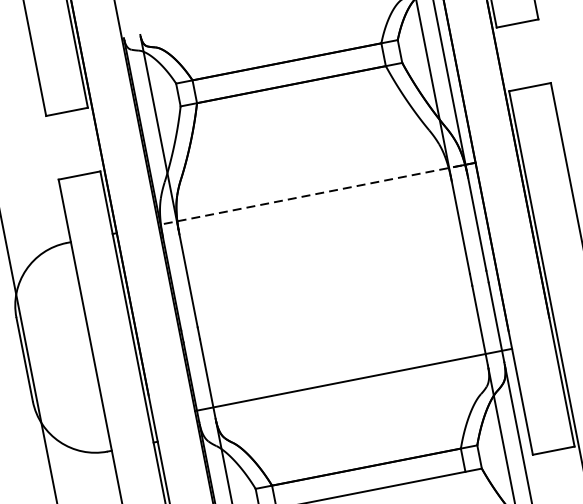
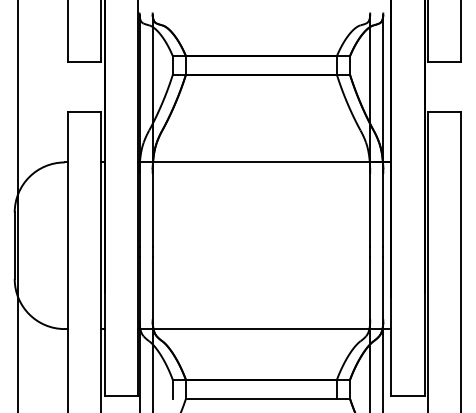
line: (316, 193) -> (264, 162), dashed -> solid
line: (353, 380) -> (264, 329), moved

